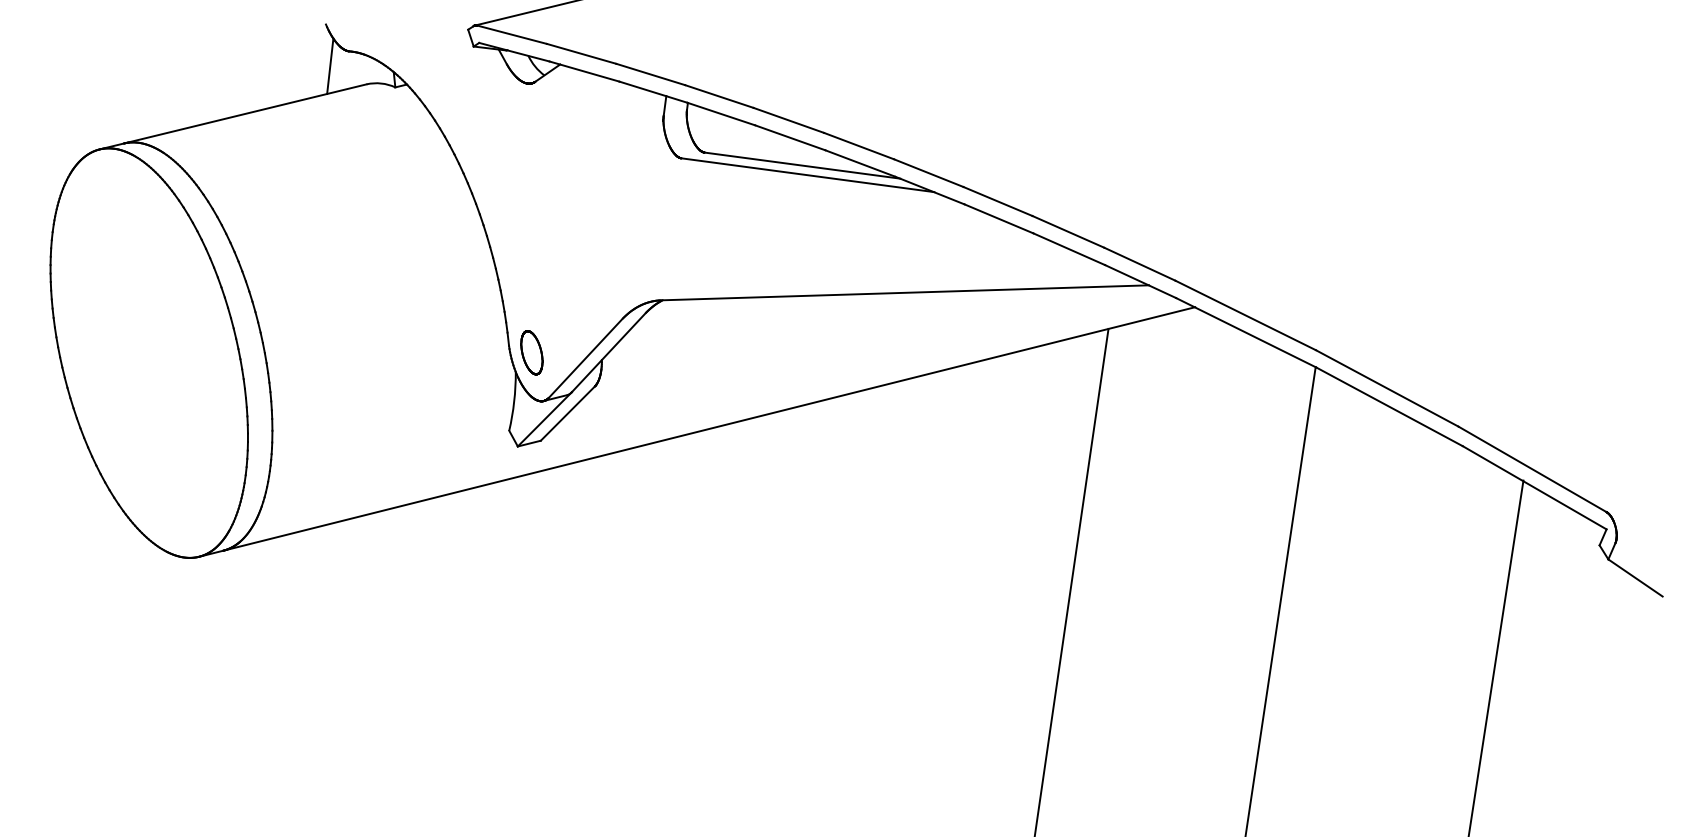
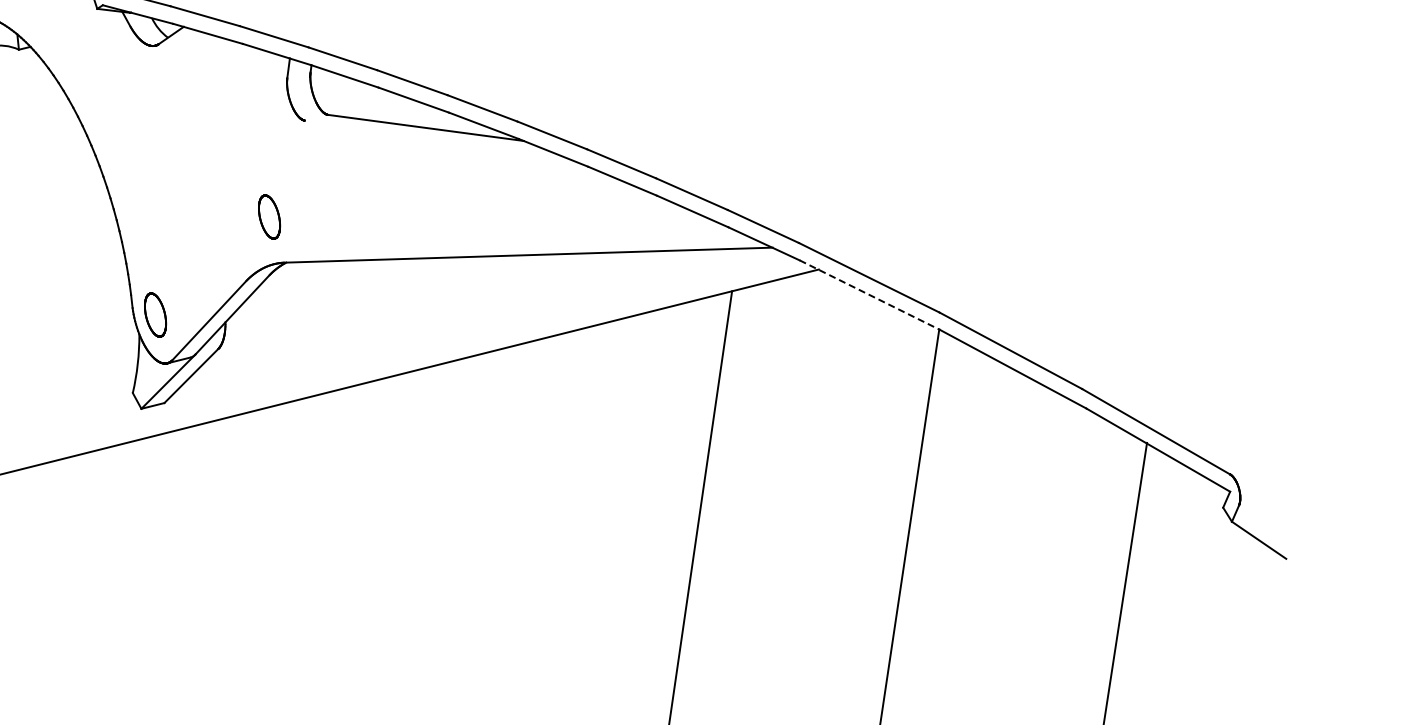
line: (807, 175) -> (431, 137), removed
part: (645, 254) -> (269, 216), added
line: (1246, 333) -> (870, 295), solid -> dashed

